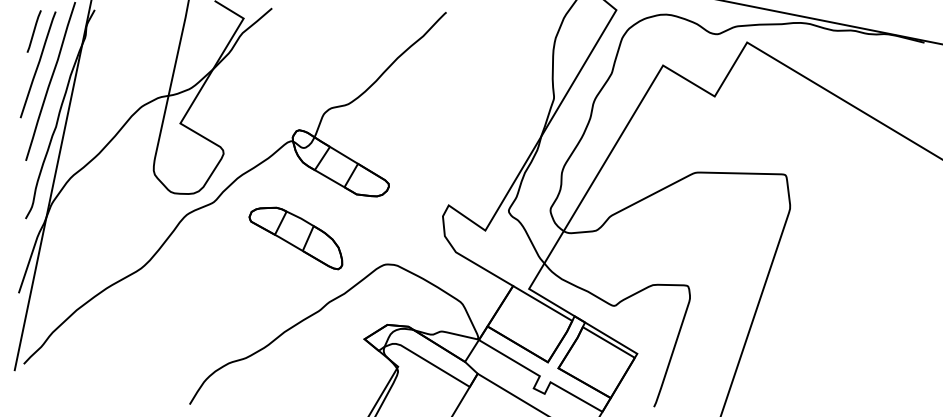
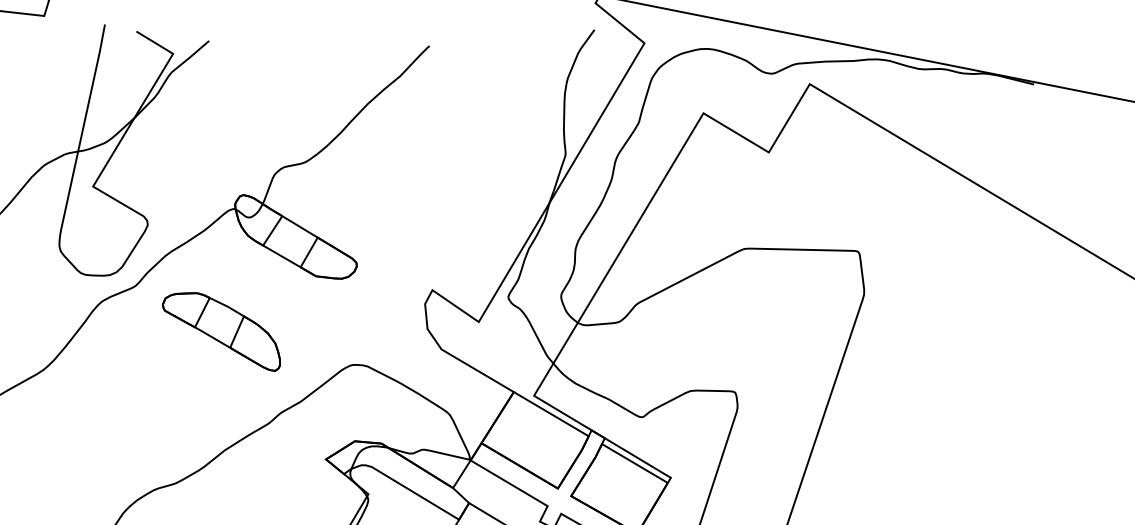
part: (295, 238) -> (220, 332), moved

